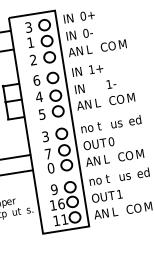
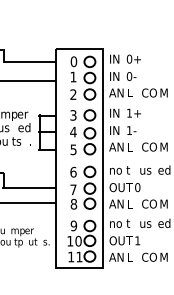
text: (28, 27) -> (73, 61), 3 -> 0
text: (36, 80) -> (73, 115), 6 -> 3
text: (111, 84) -> (131, 130), moved
text: (45, 135) -> (73, 171), 3 -> 6
text: (50, 168) -> (73, 204), 0 -> 8
text: (61, 203) -> (78, 240), 16 -> 10

